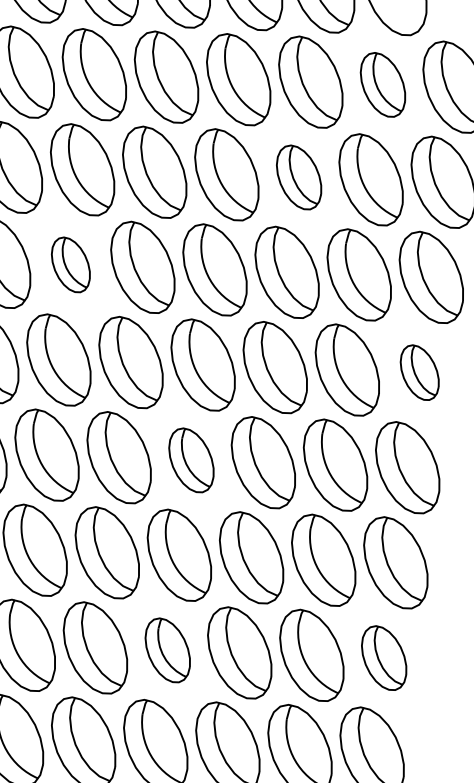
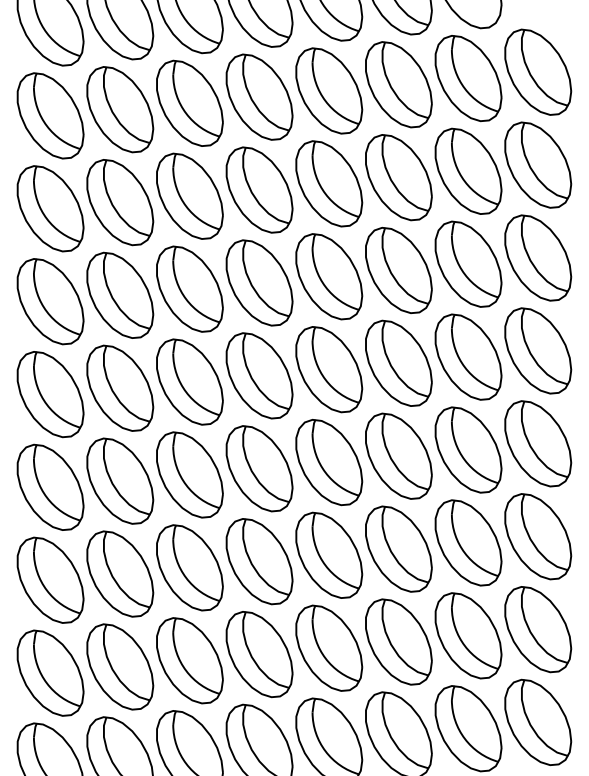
part: (383, 84) -> (468, 78), size x1.43
part: (298, 177) -> (398, 177), size x1.43
part: (70, 264) -> (189, 288), size x1.67
part: (420, 372) -> (538, 350), size x1.67
part: (191, 460) -> (329, 462), size x1.43
part: (168, 649) -> (329, 647), size x1.43
part: (384, 658) -> (538, 629), size x1.43

